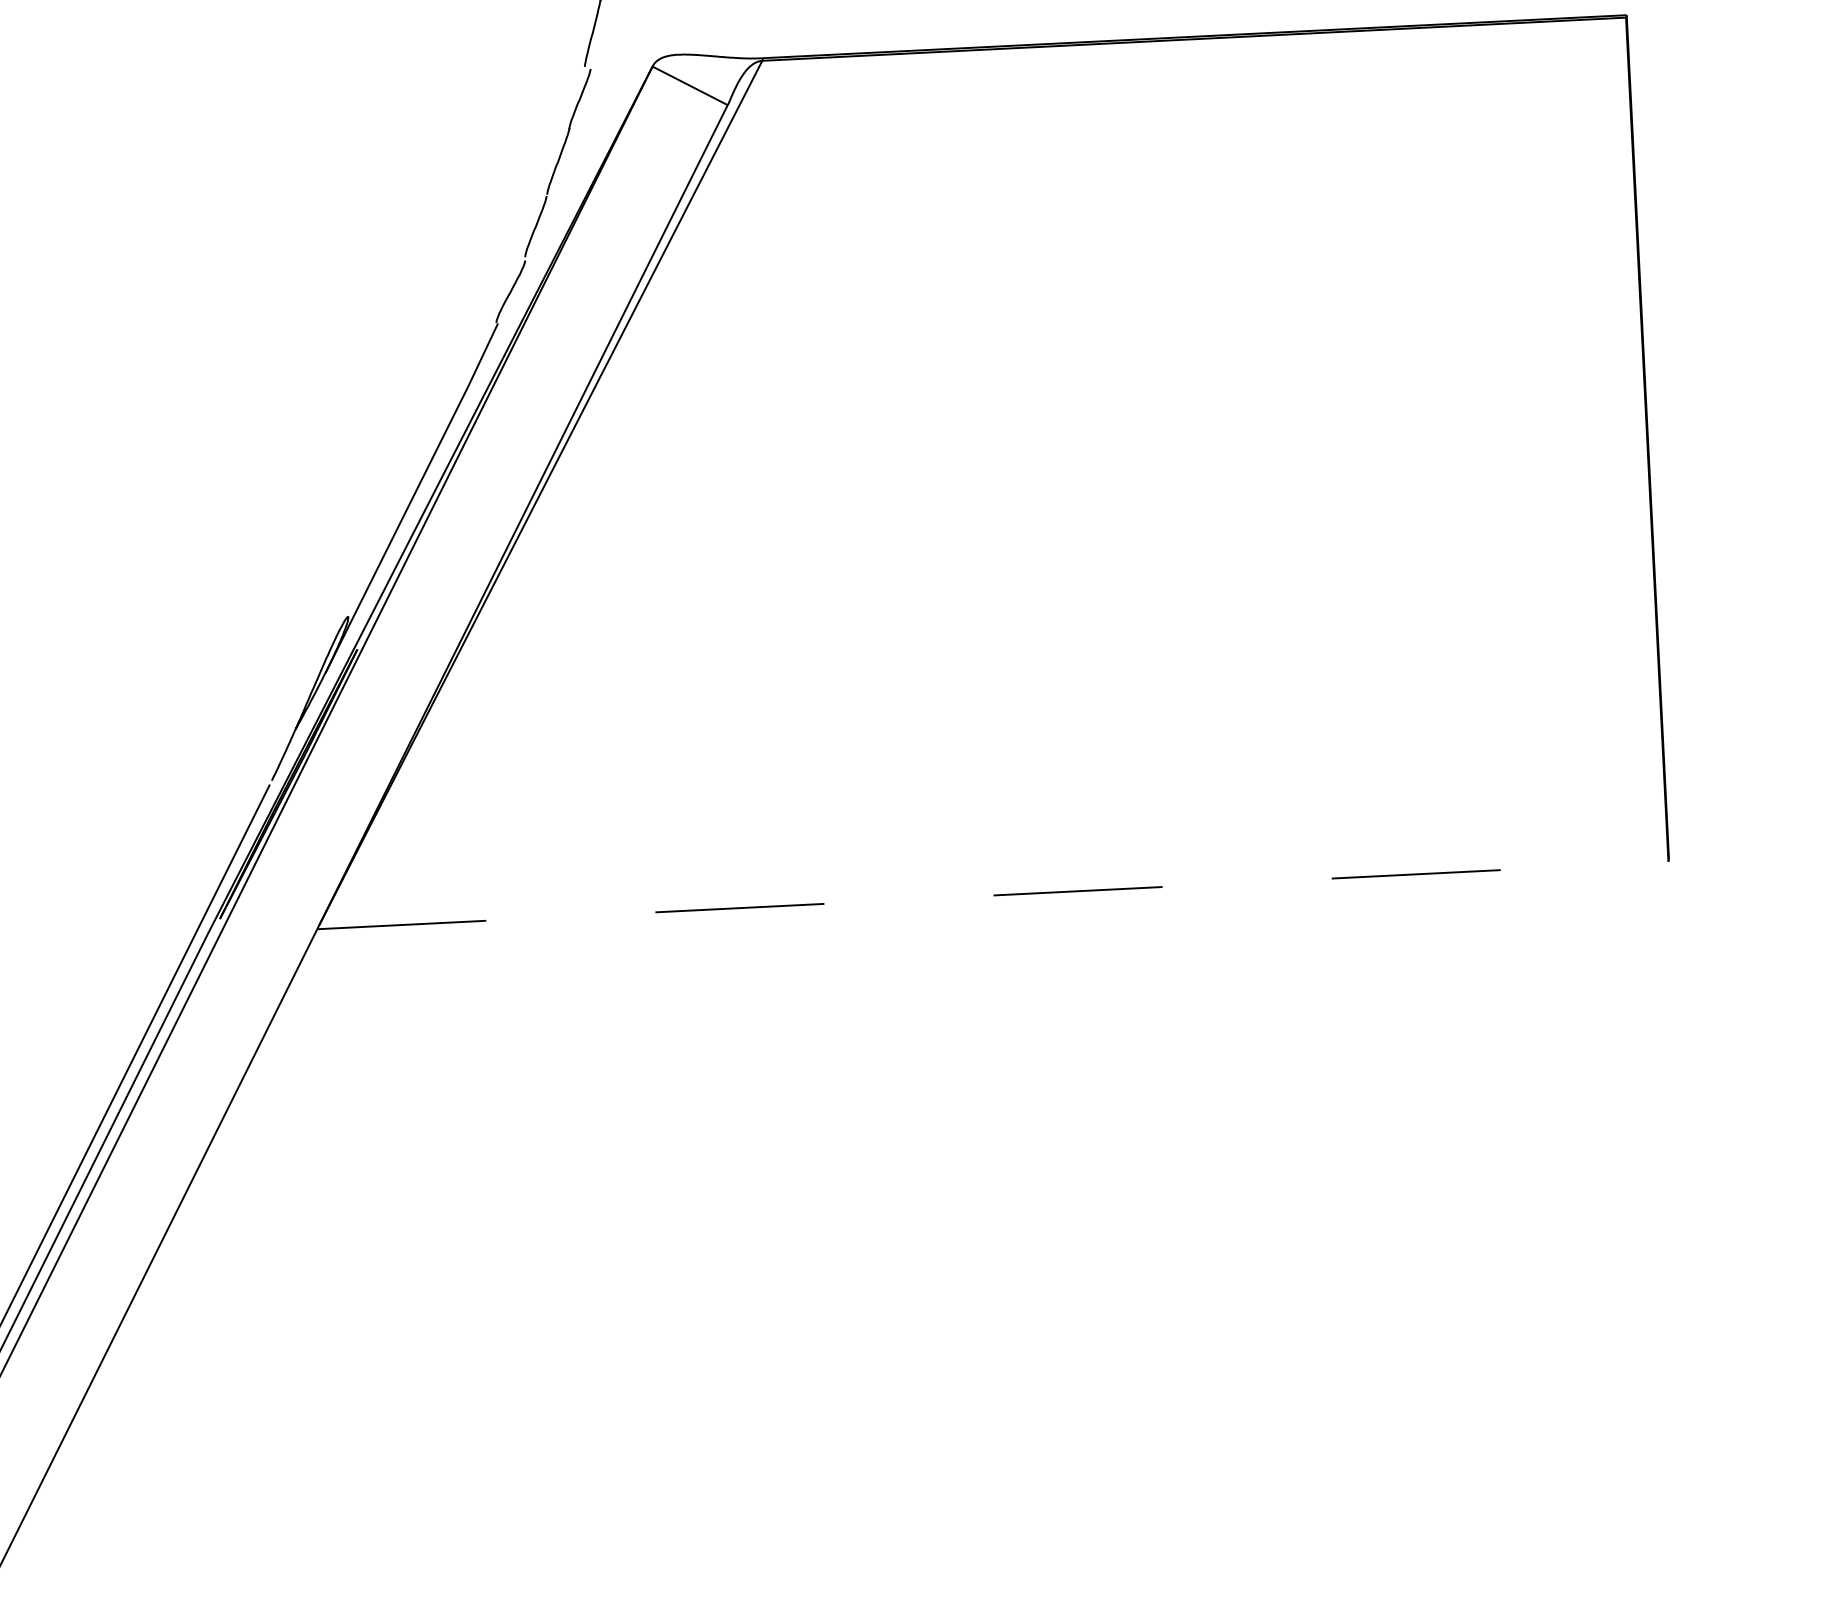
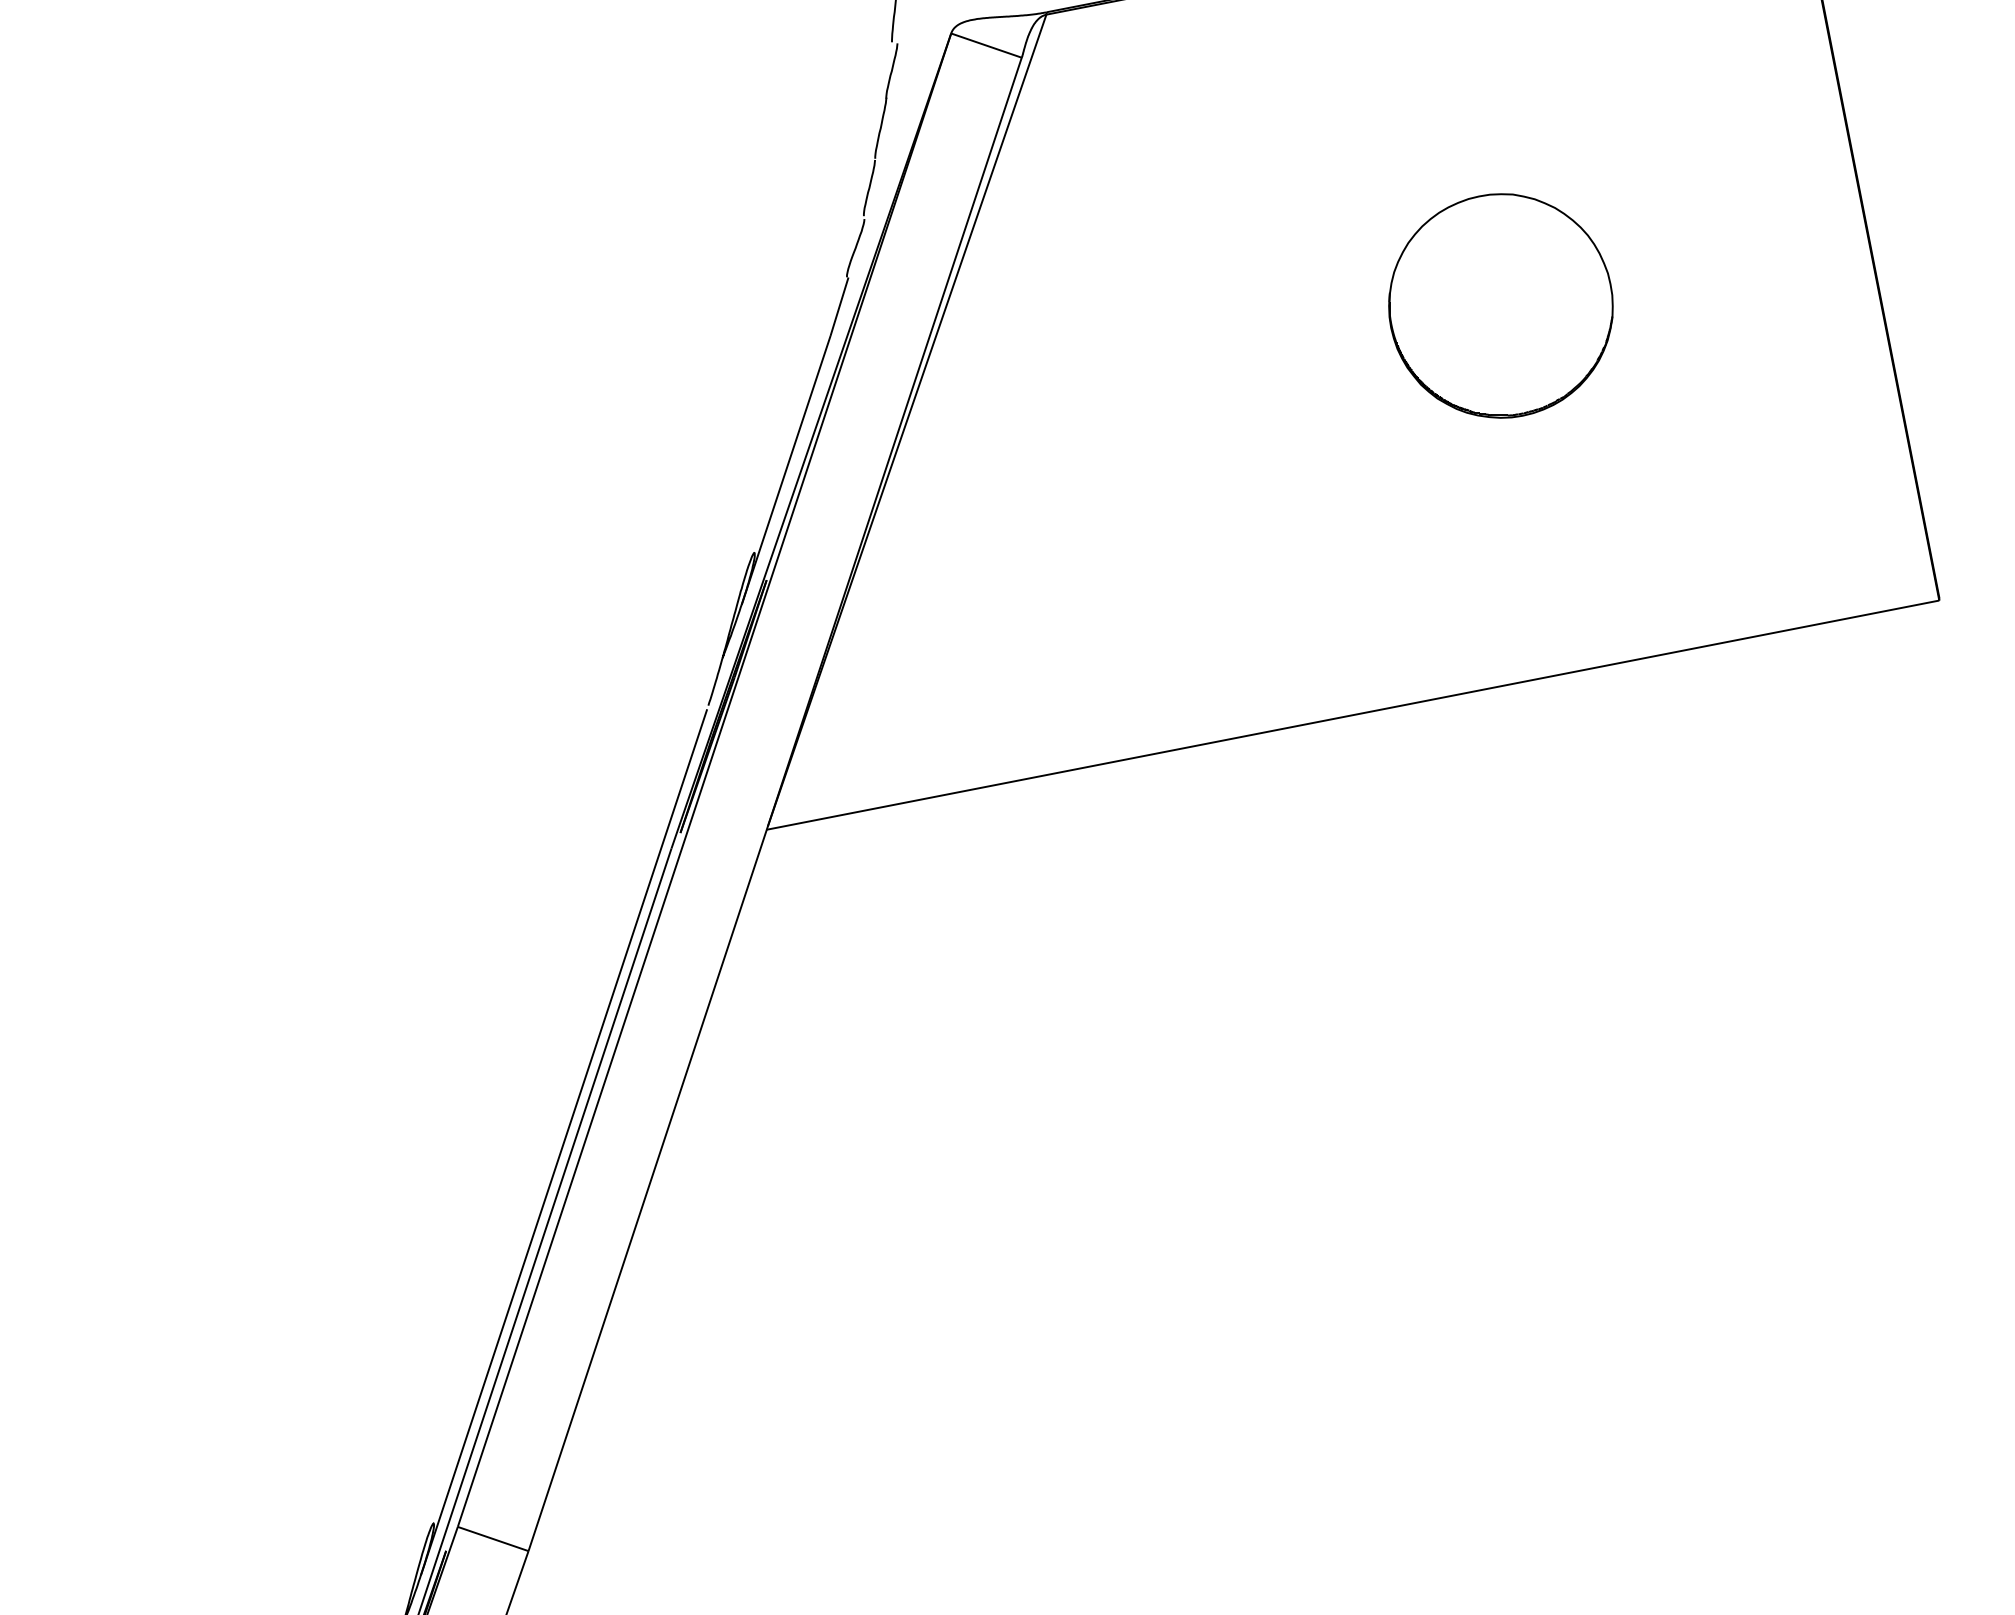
part: (1224, 460) -> (1500, 305), added
line: (993, 895) -> (1353, 715), dashed -> solid

